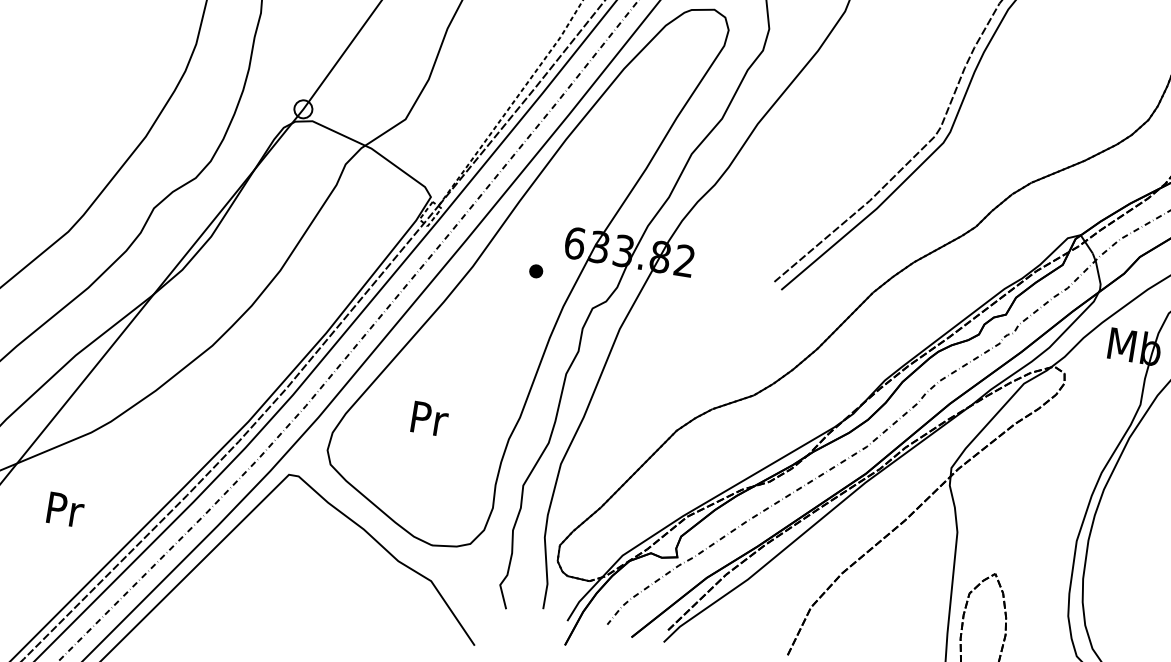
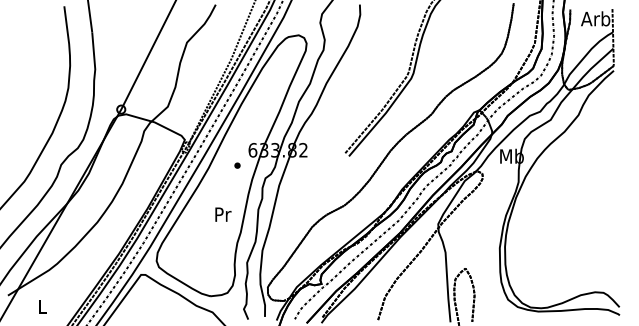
text: (430, 418) -> (223, 214), moved
text: (66, 509) -> (43, 306), Pr -> L

